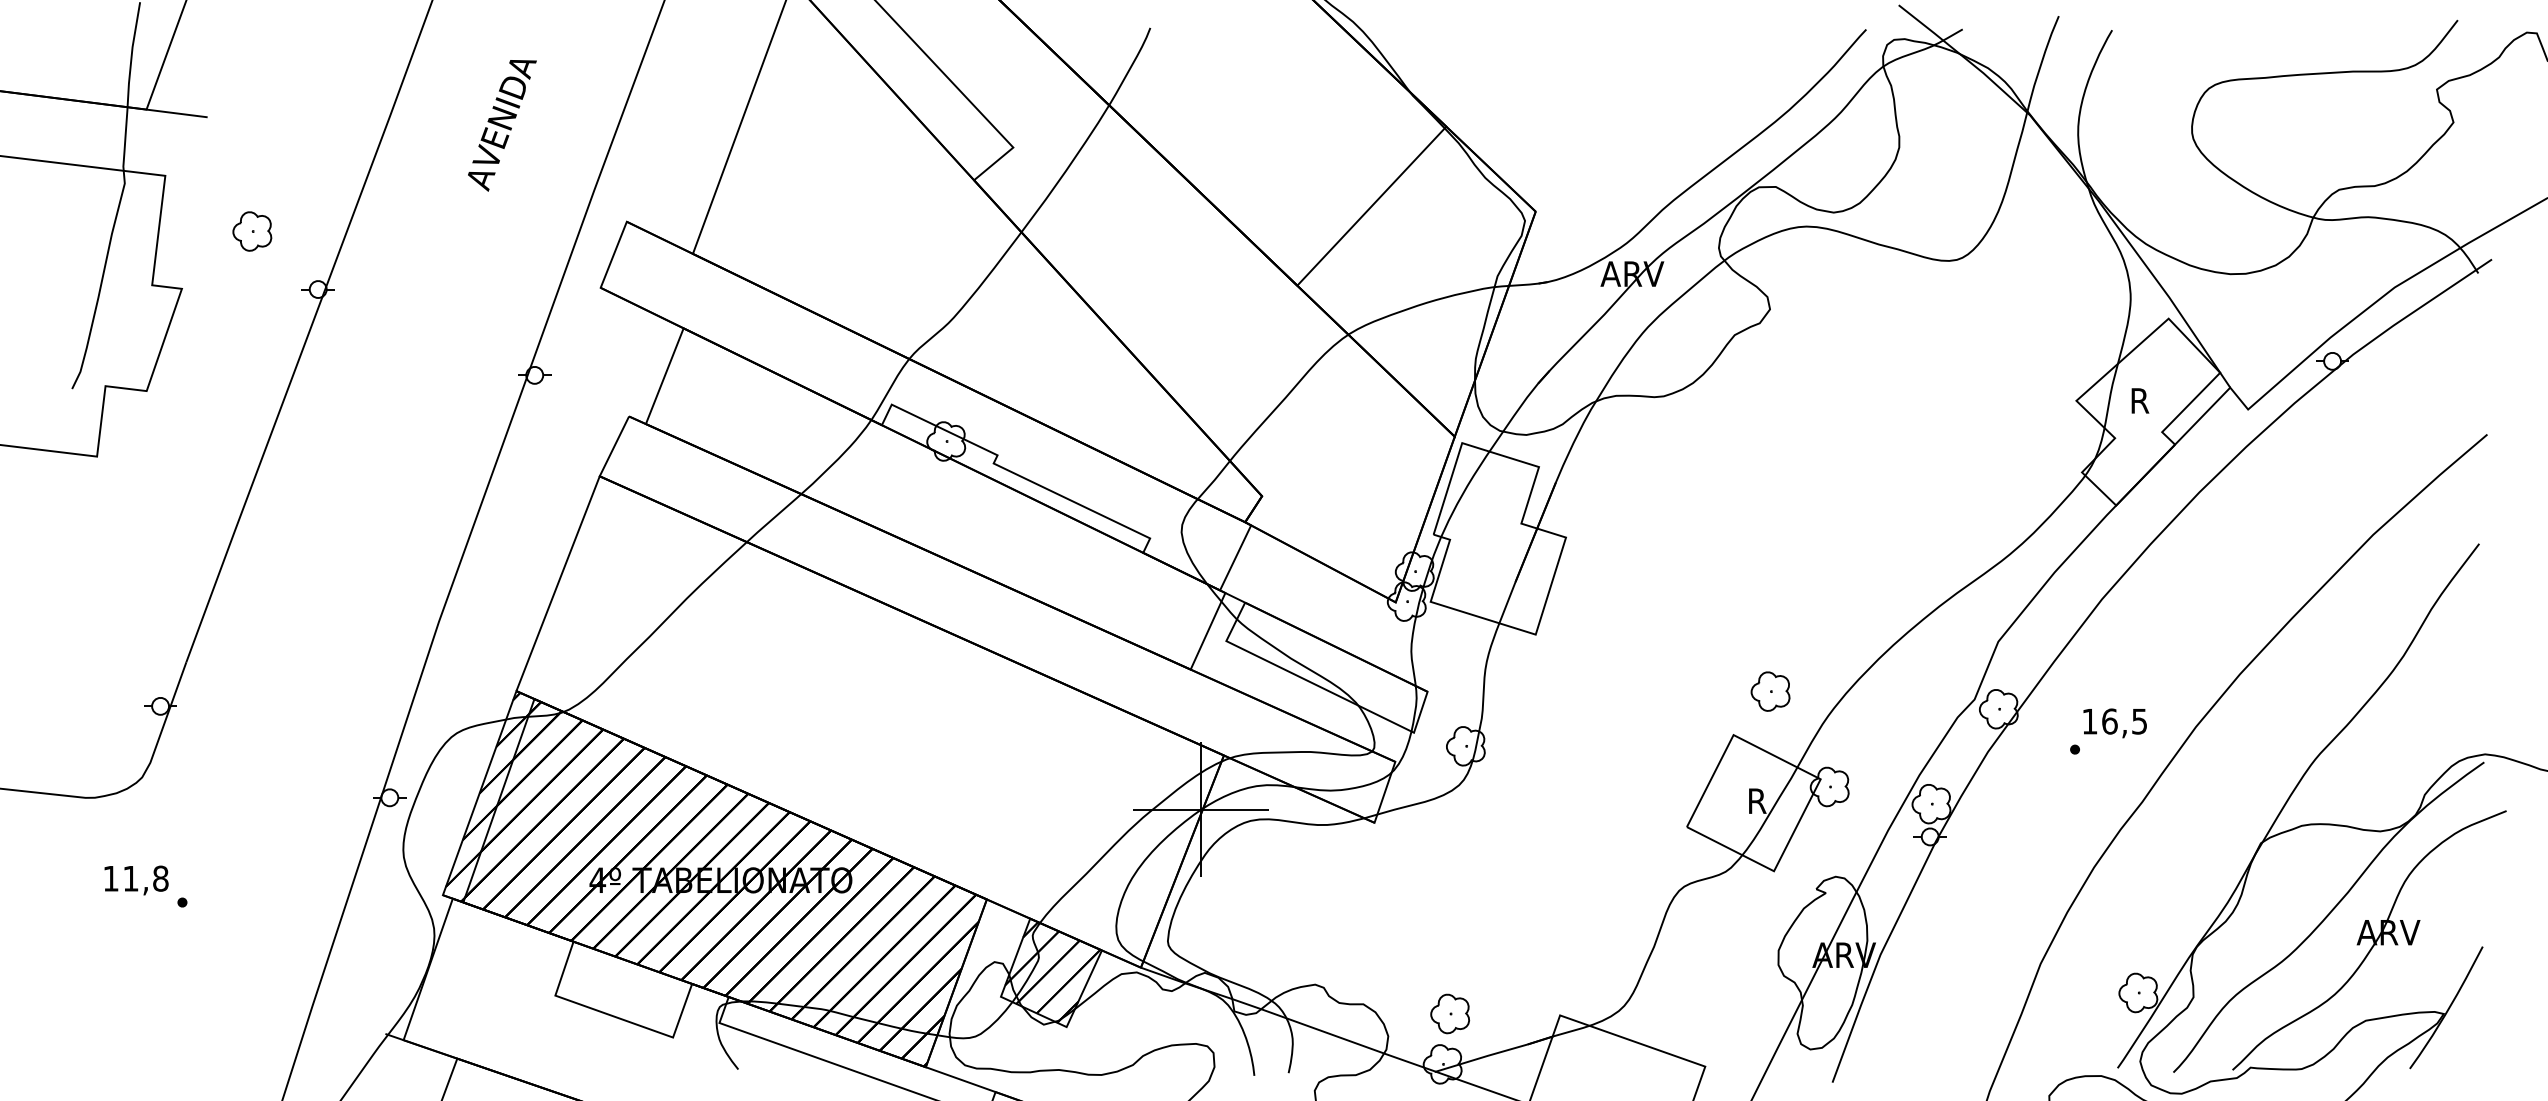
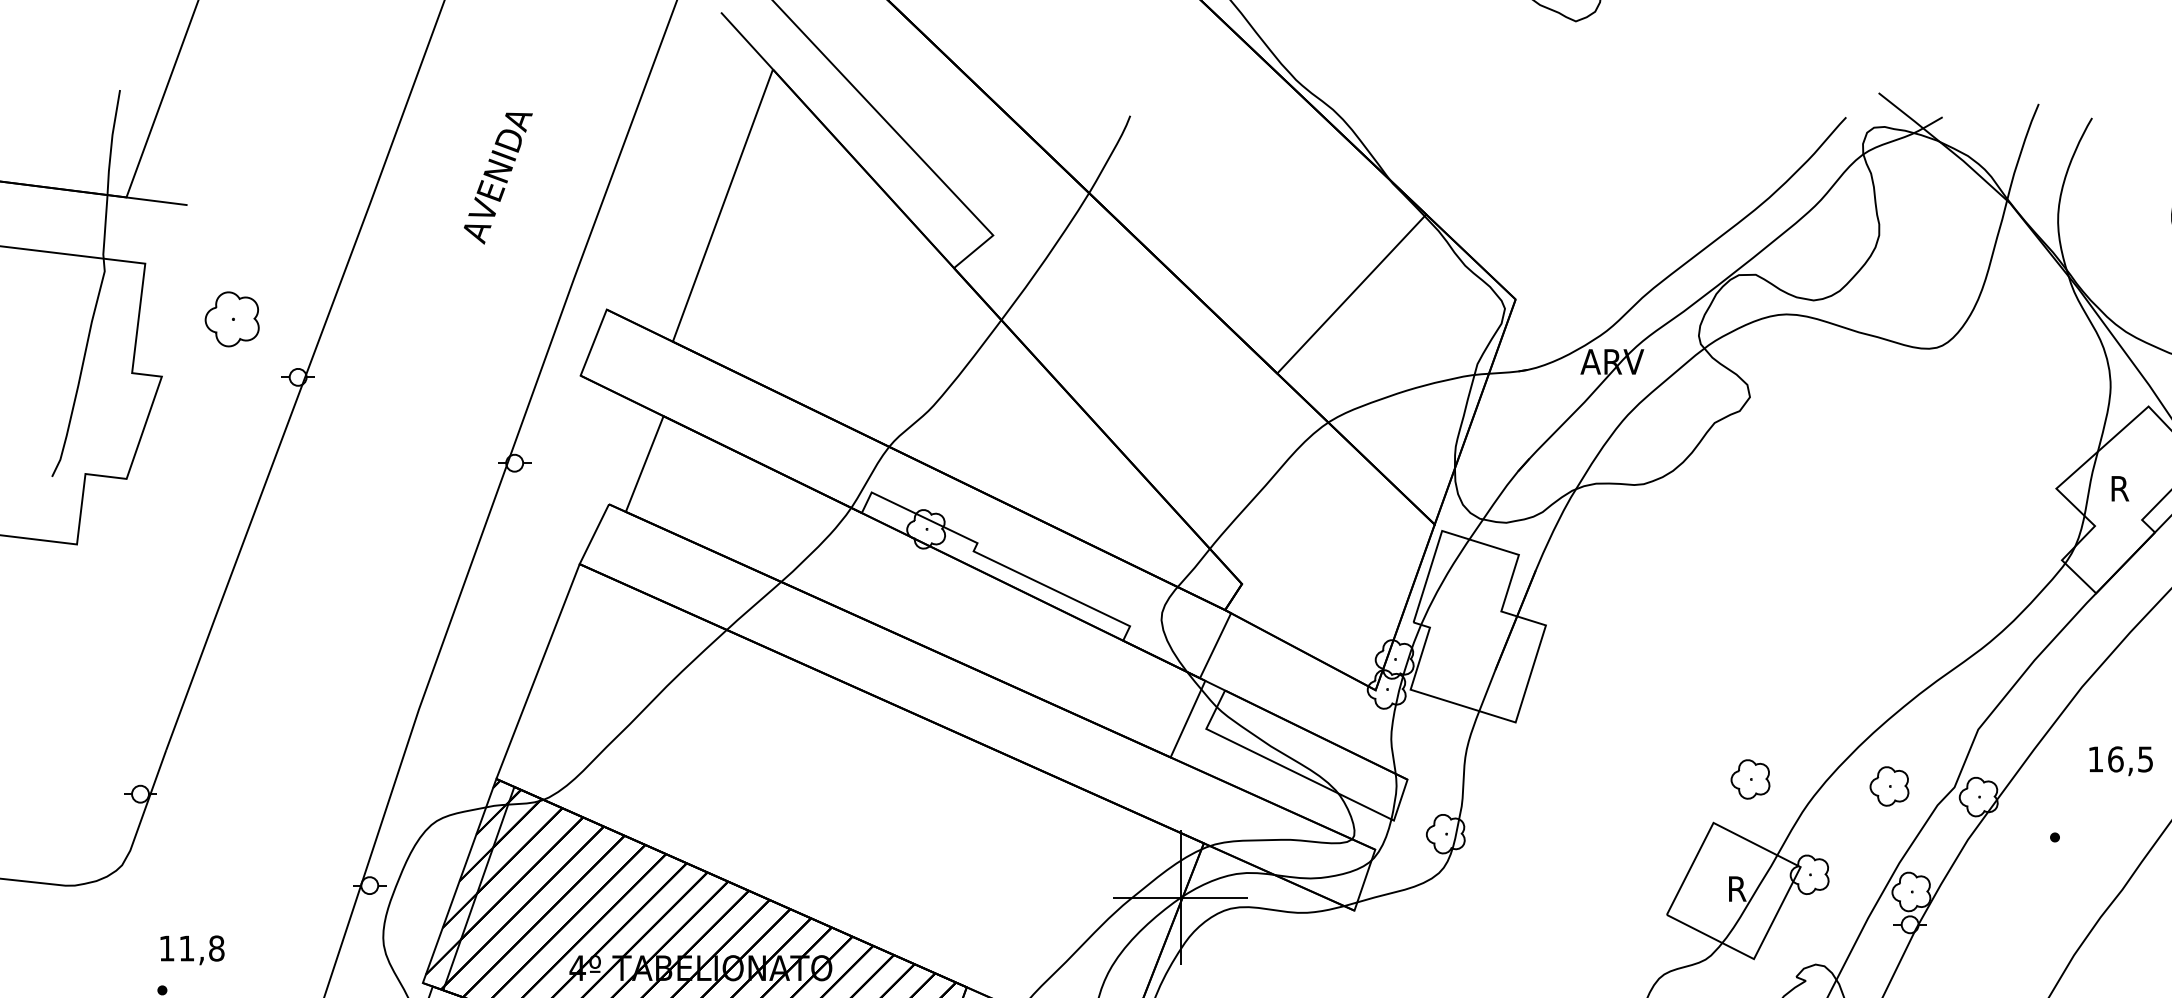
text: (502, 125) -> (498, 178), moved
part: (252, 231) -> (232, 319), size x1.4
part: (1909, 698) -> (1889, 786), added
text: (2114, 723) -> (2120, 761), moved
text: (136, 880) -> (192, 950), moved

